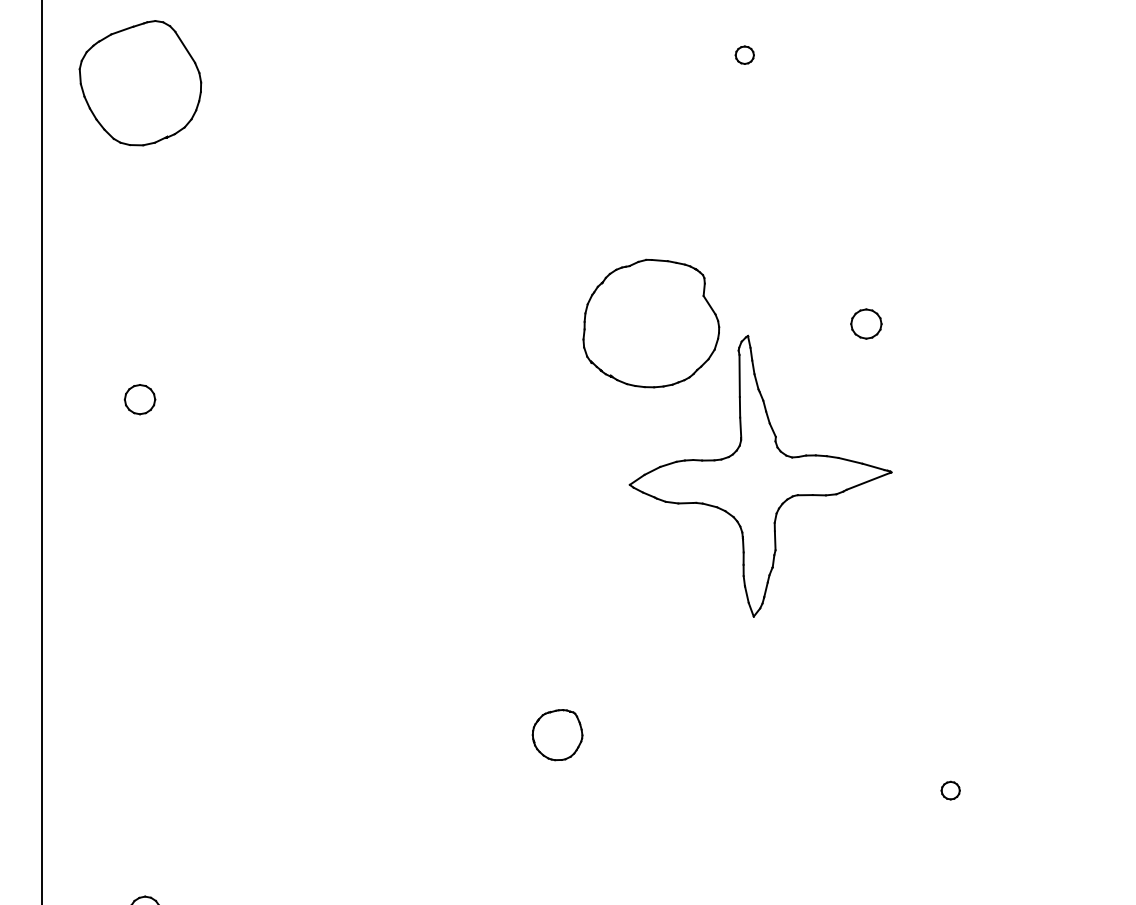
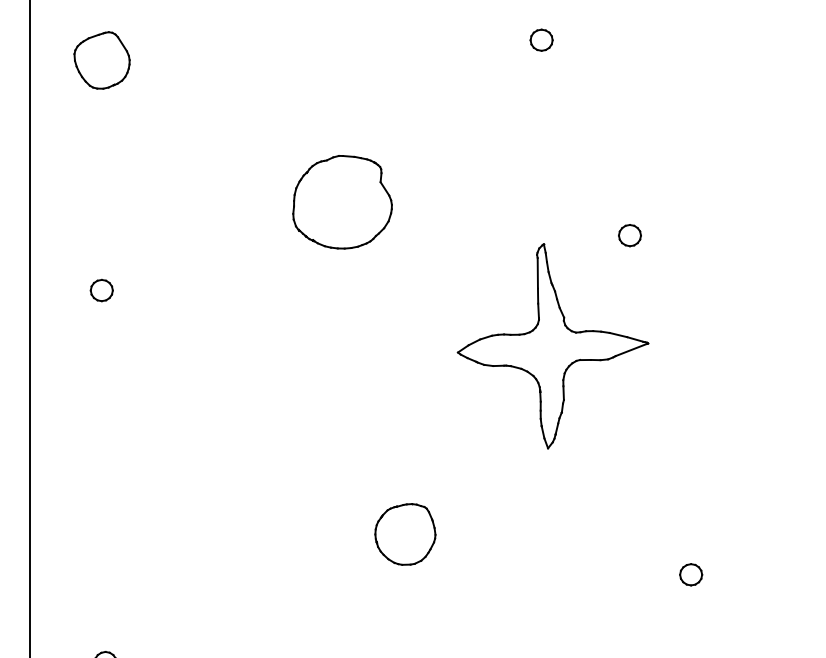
part: (744, 54) -> (541, 39), size x1.67
part: (139, 83) -> (101, 60), size x0.62
part: (651, 323) -> (342, 202), moved
part: (557, 735) -> (405, 534), size x1.67
part: (951, 790) -> (691, 574), size x1.67

